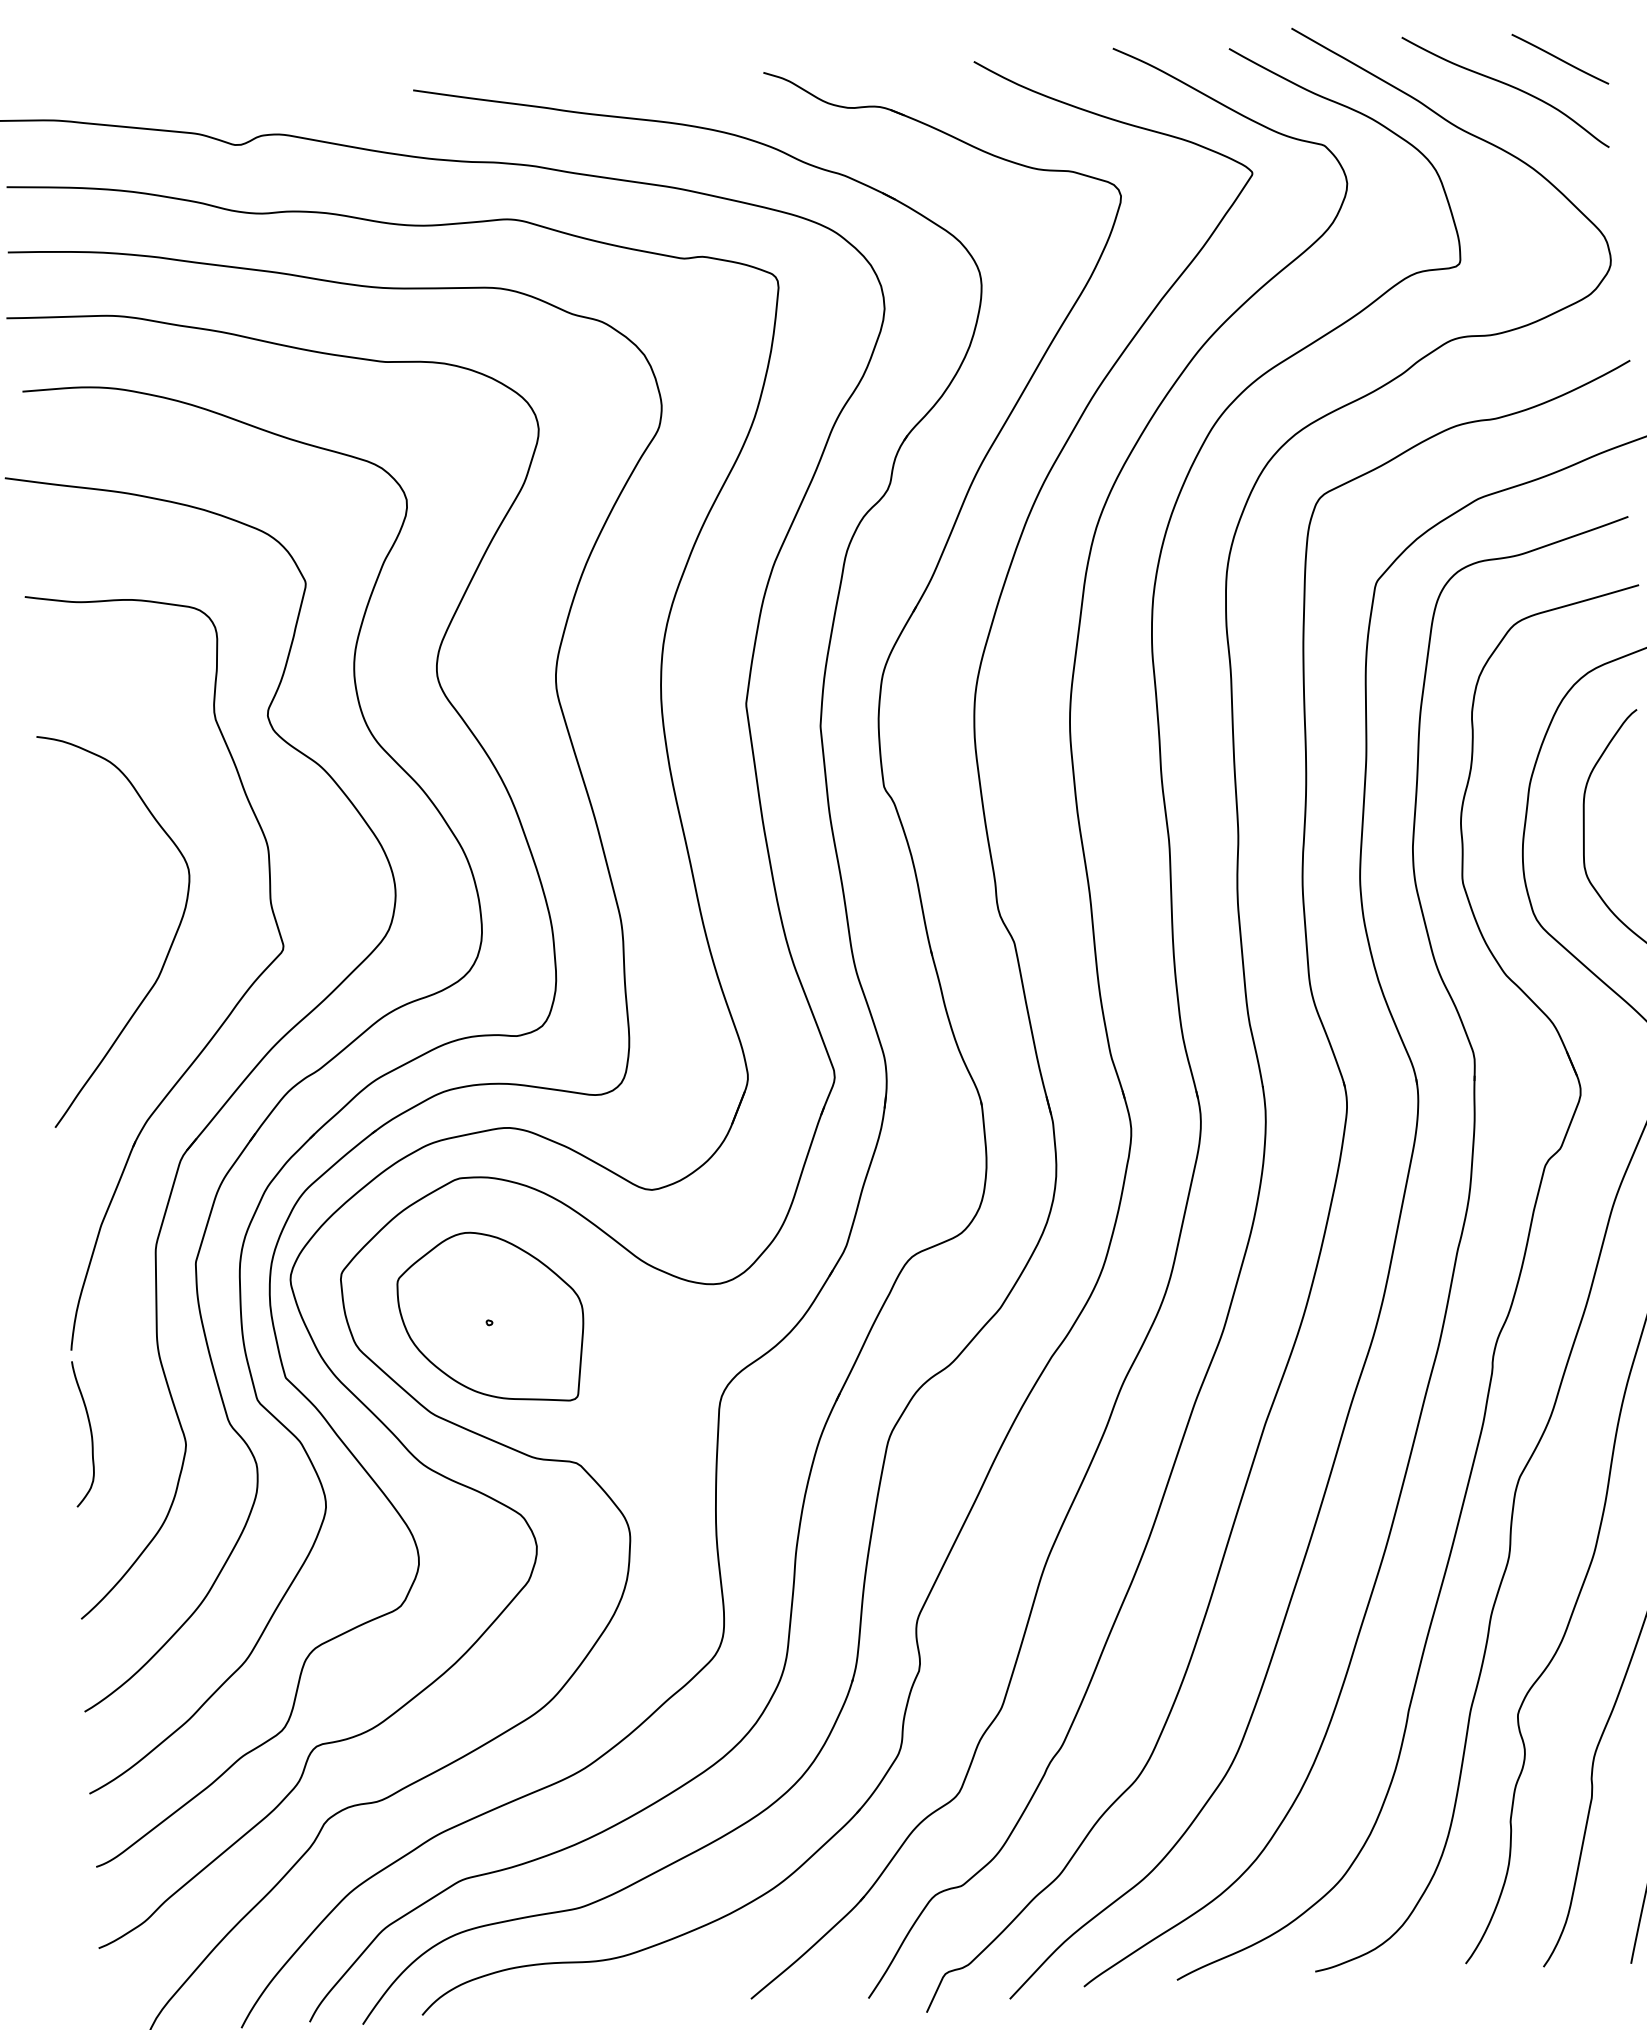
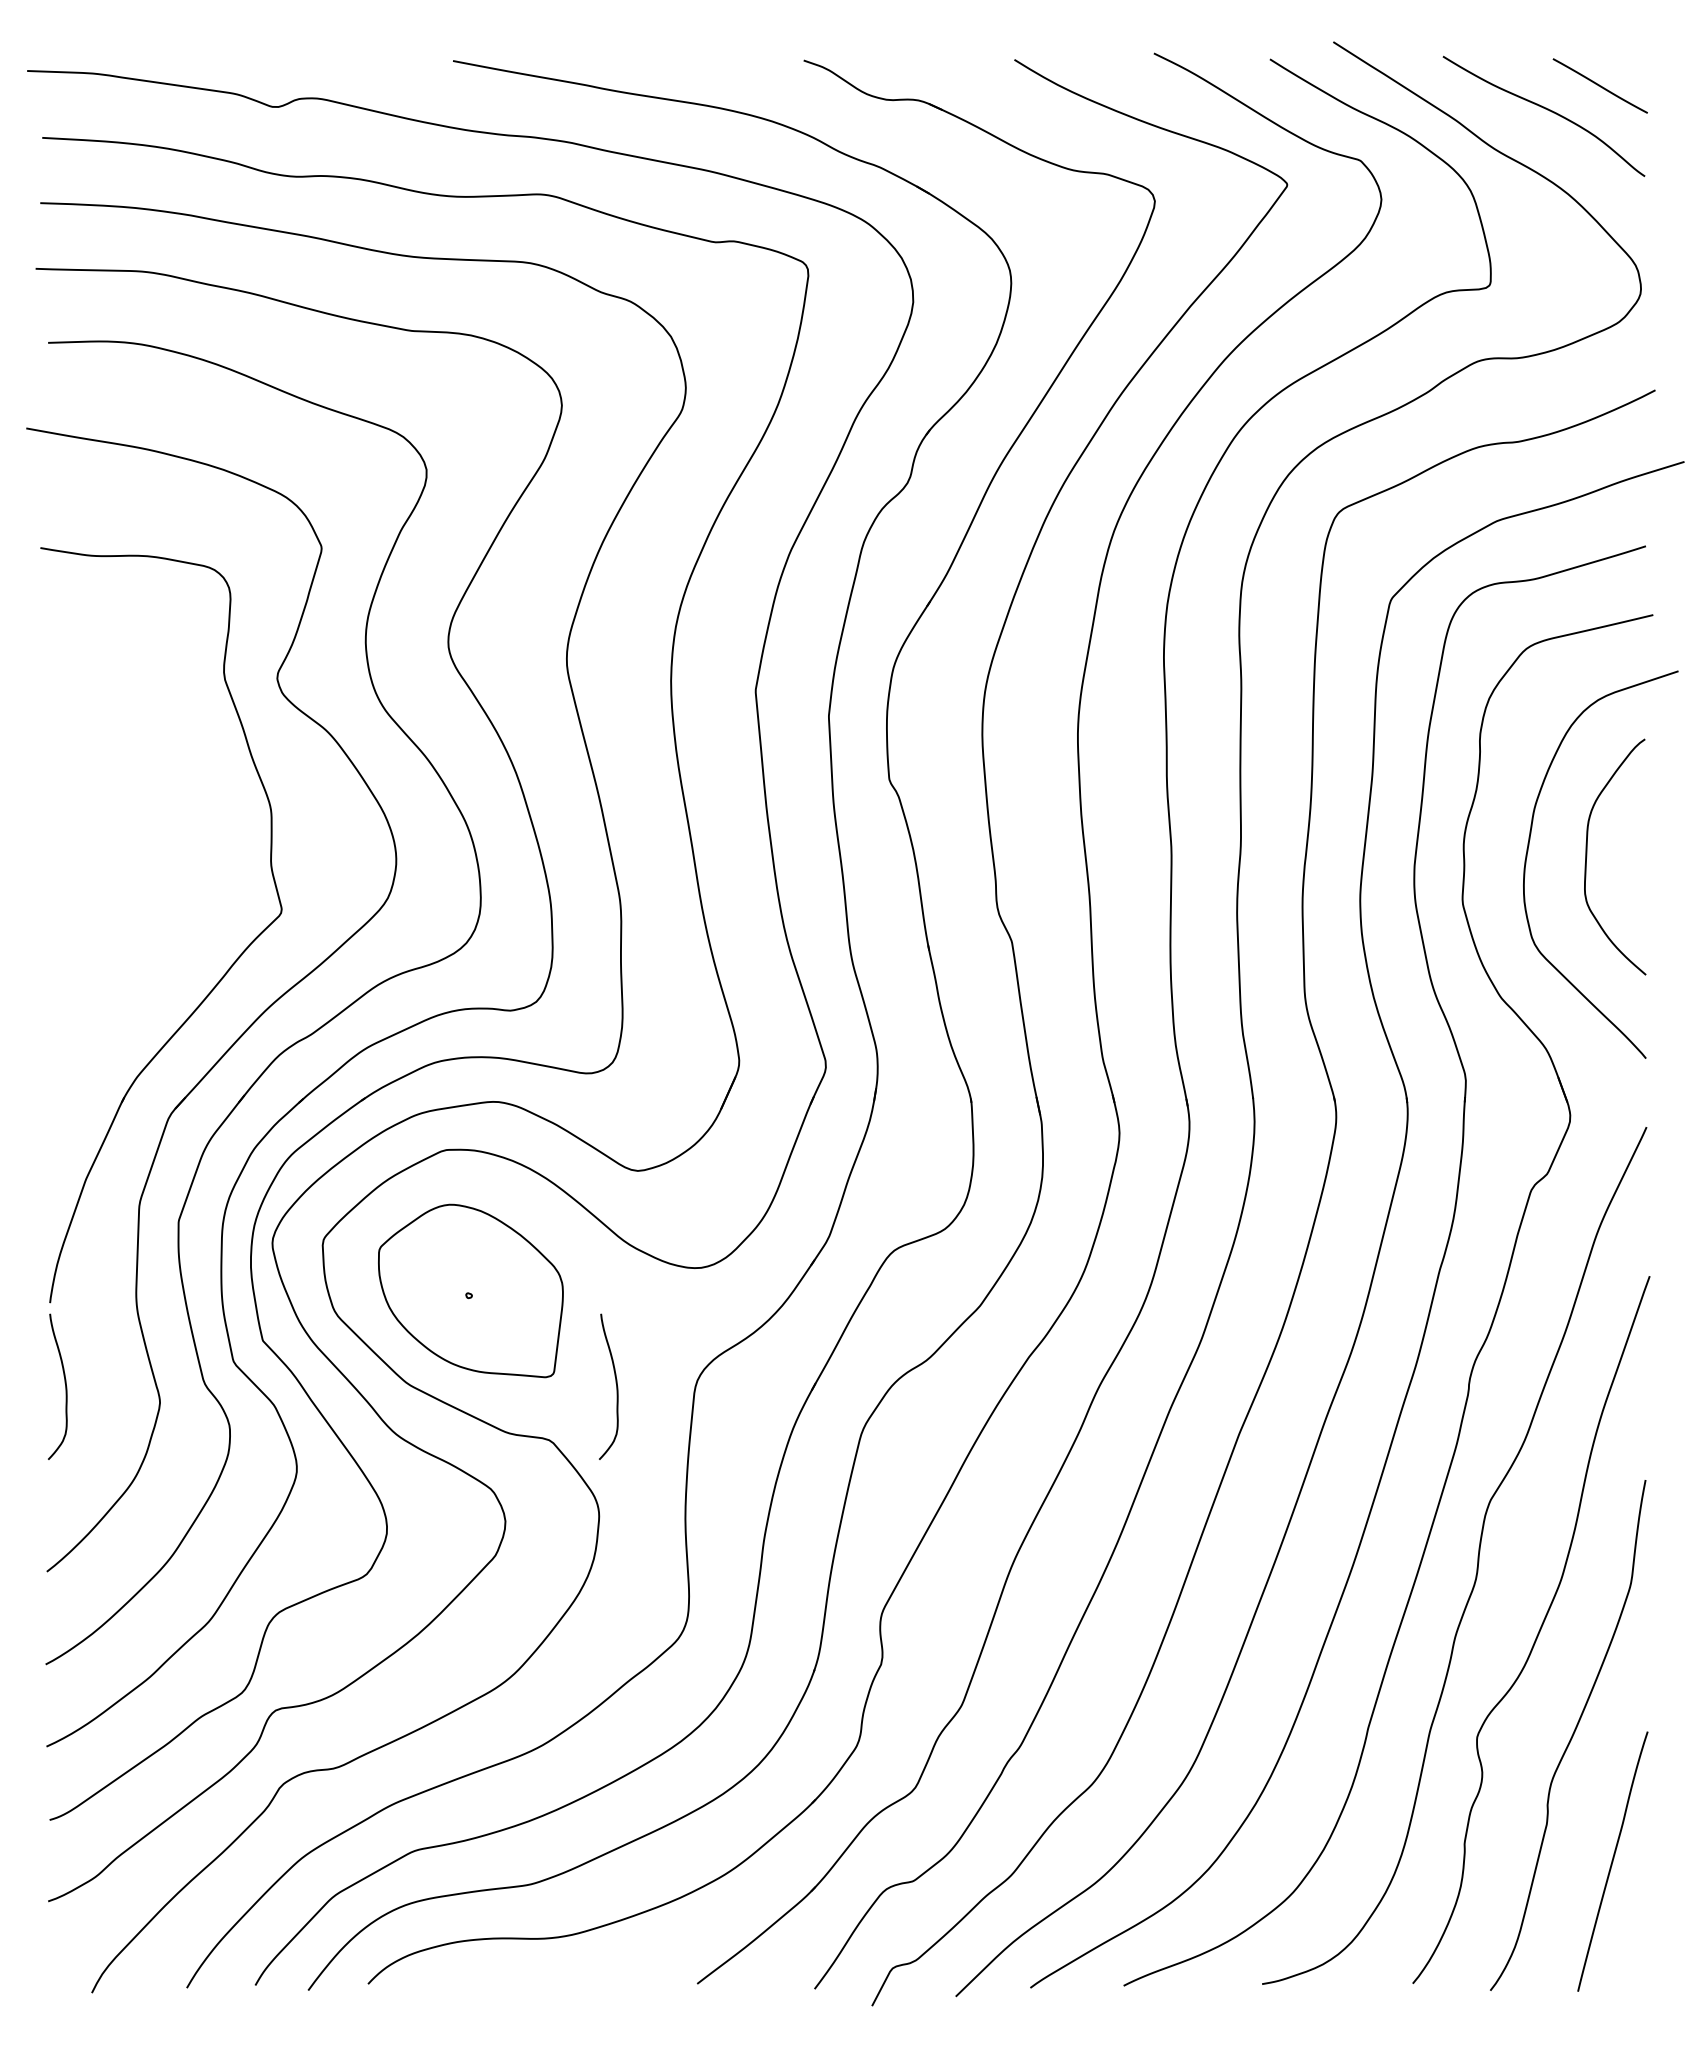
curve: (169, 947) -> (167, 905), removed
curve: (640, 1403) -> (615, 1383), added

